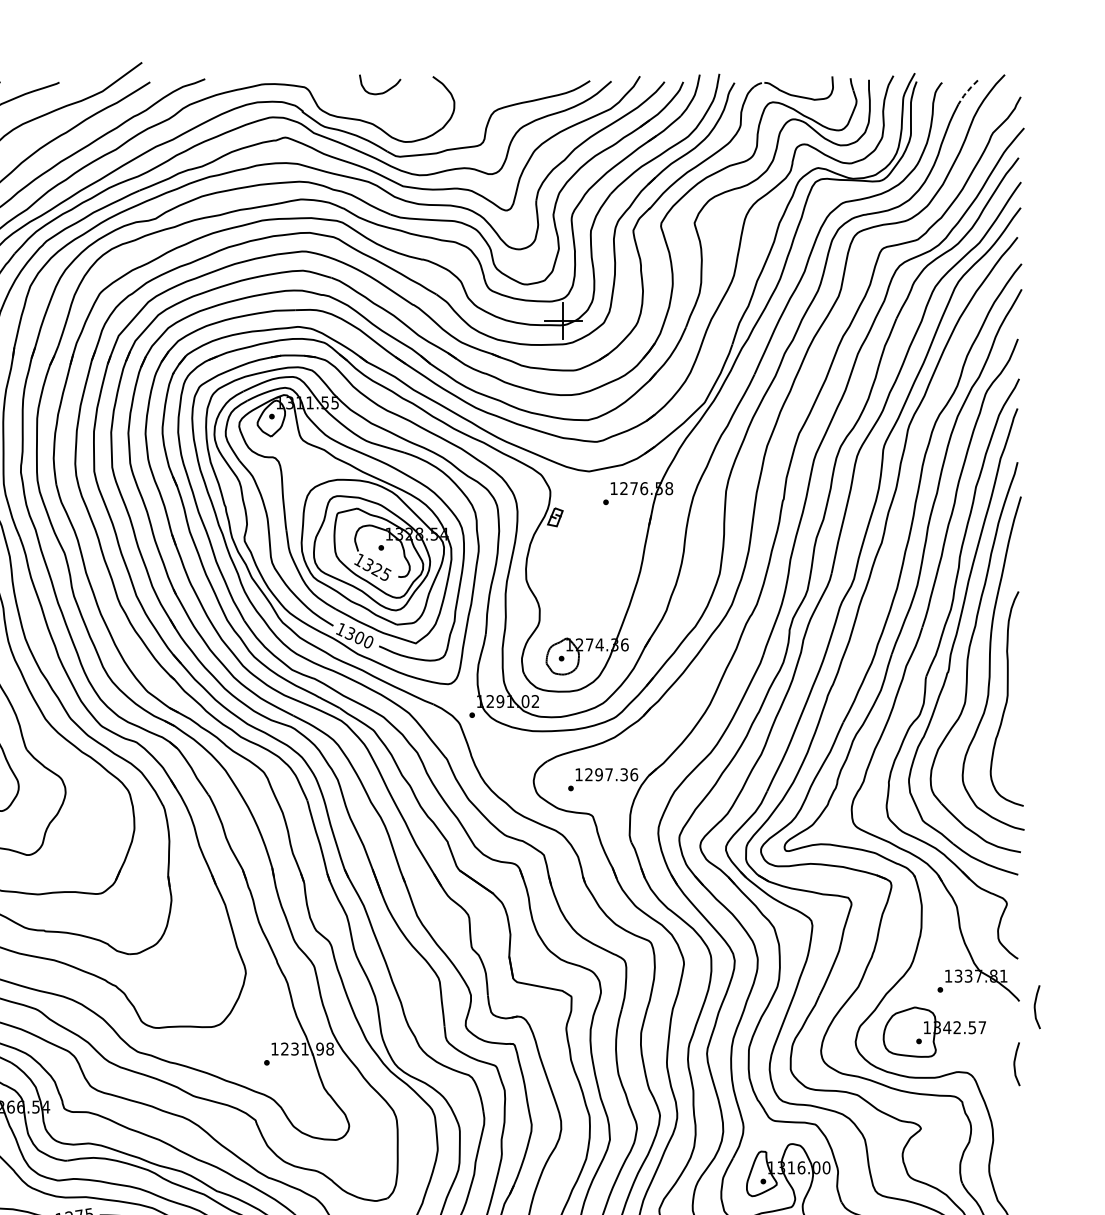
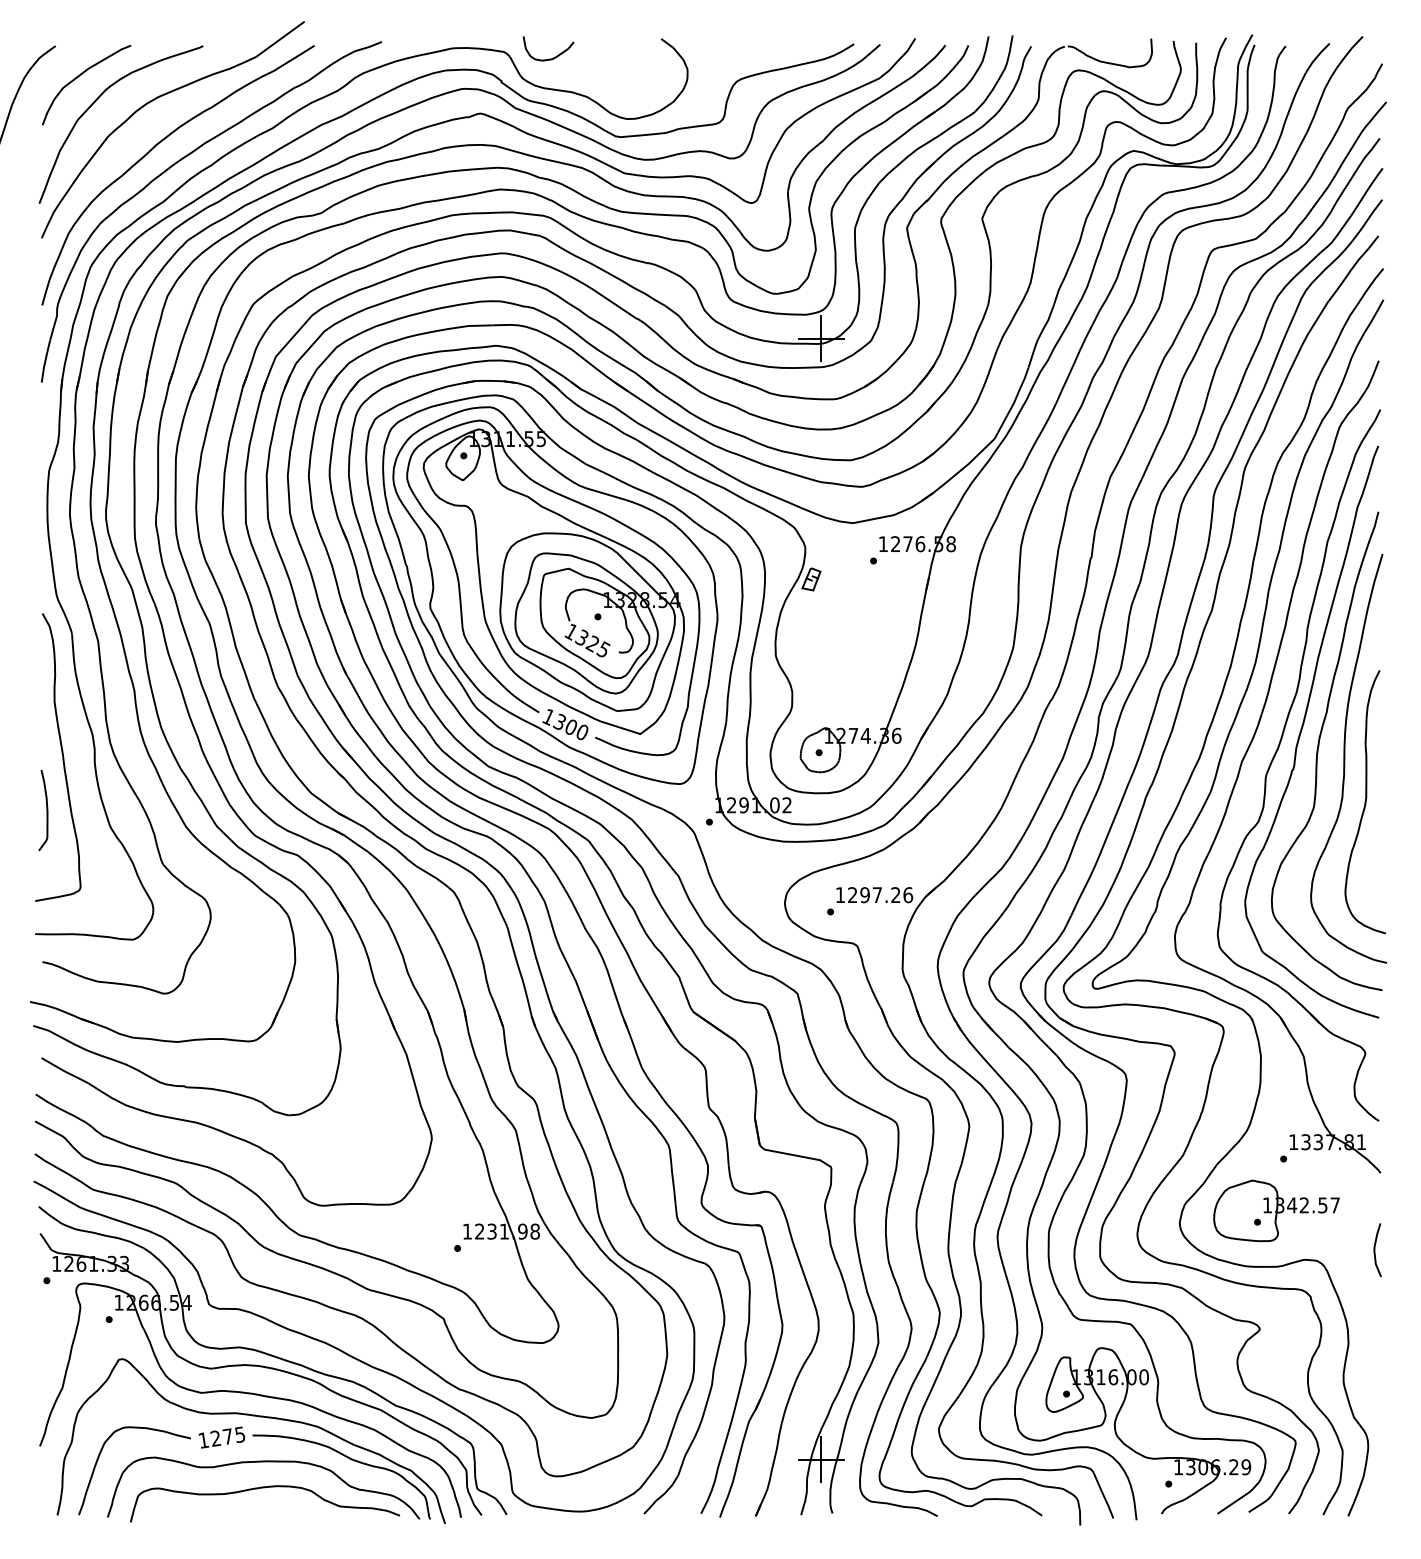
line: (967, 91) -> (1316, 57), dashed -> solid
curve: (380, 92) -> (548, 58), moved
text: (623, 775) -> (895, 895), 1297.36 -> 1297.26
curve: (1035, 1007) -> (1400, 1180), removed

